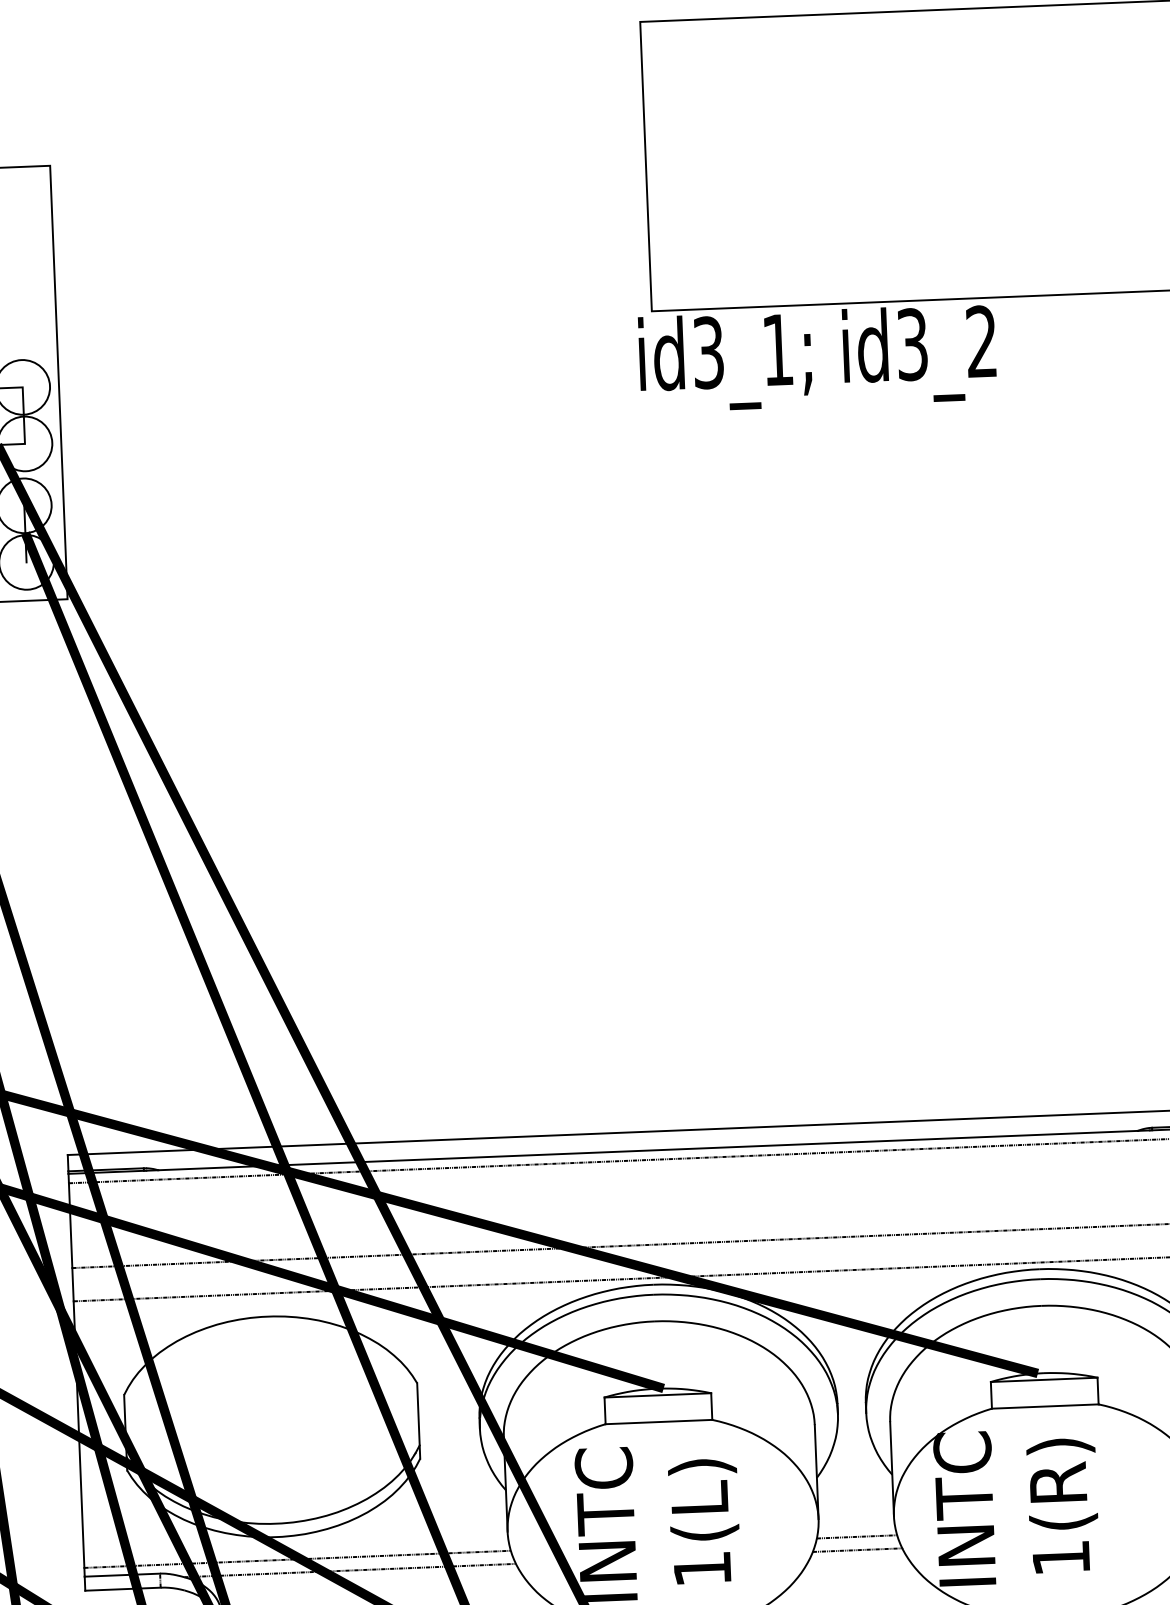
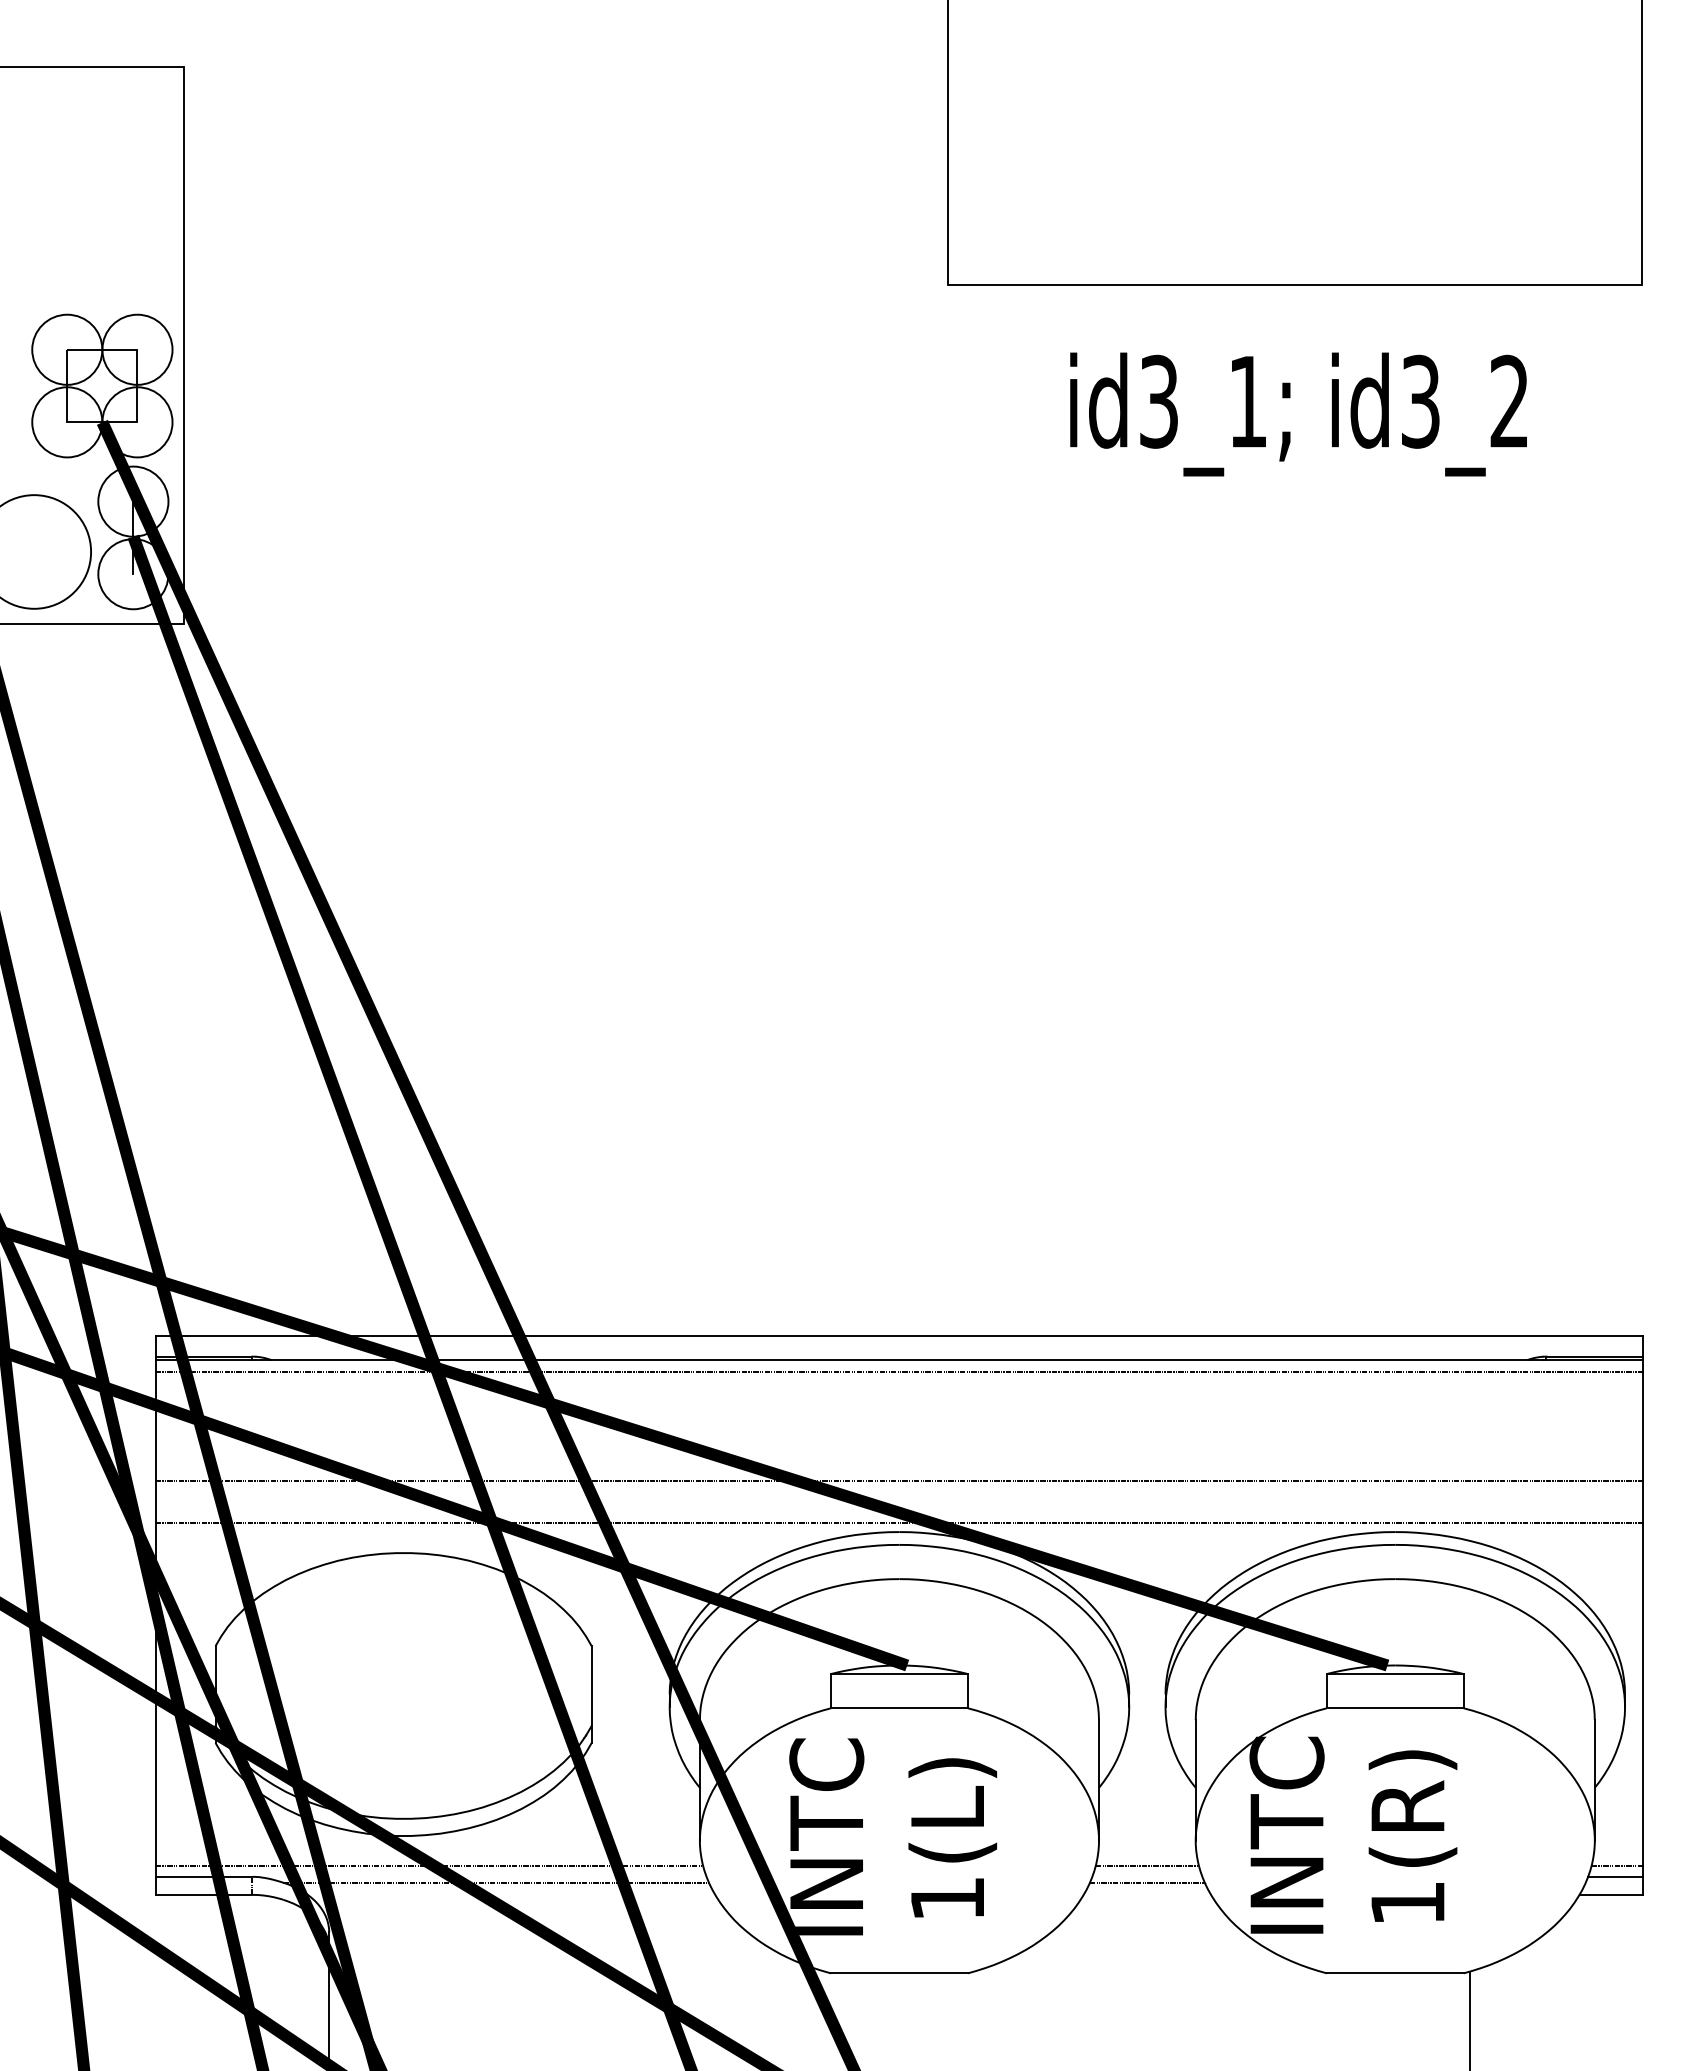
text: (817, 358) -> (1298, 414), moved

